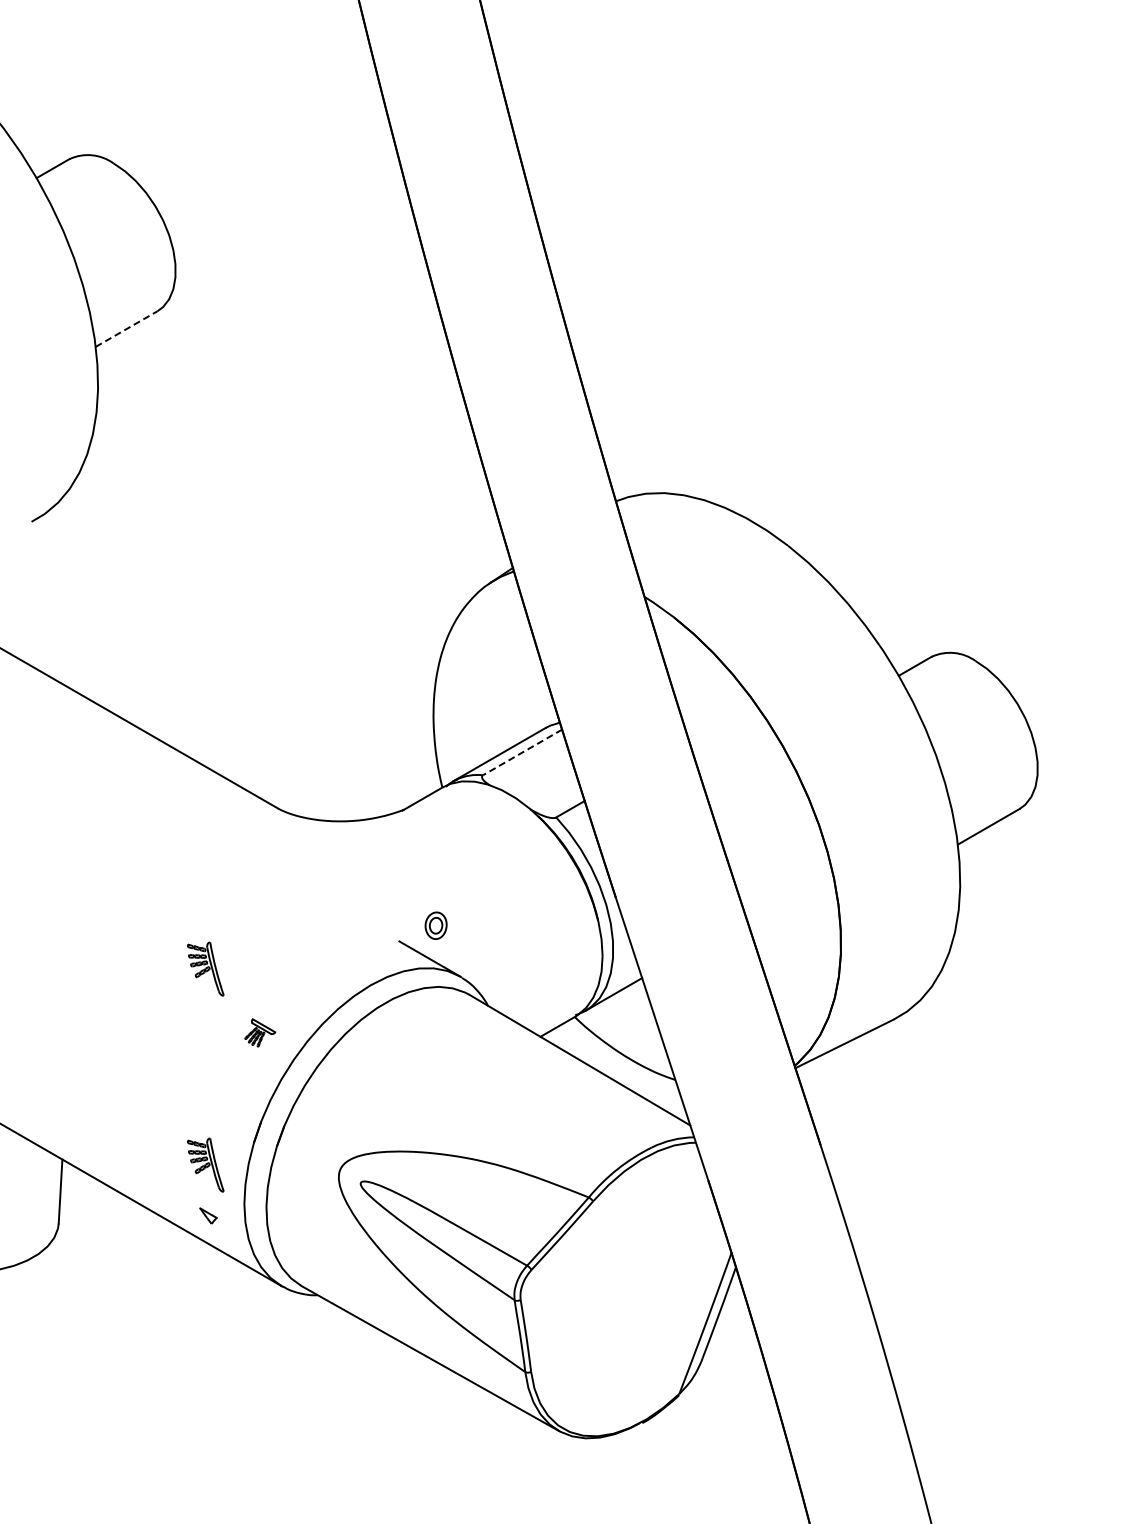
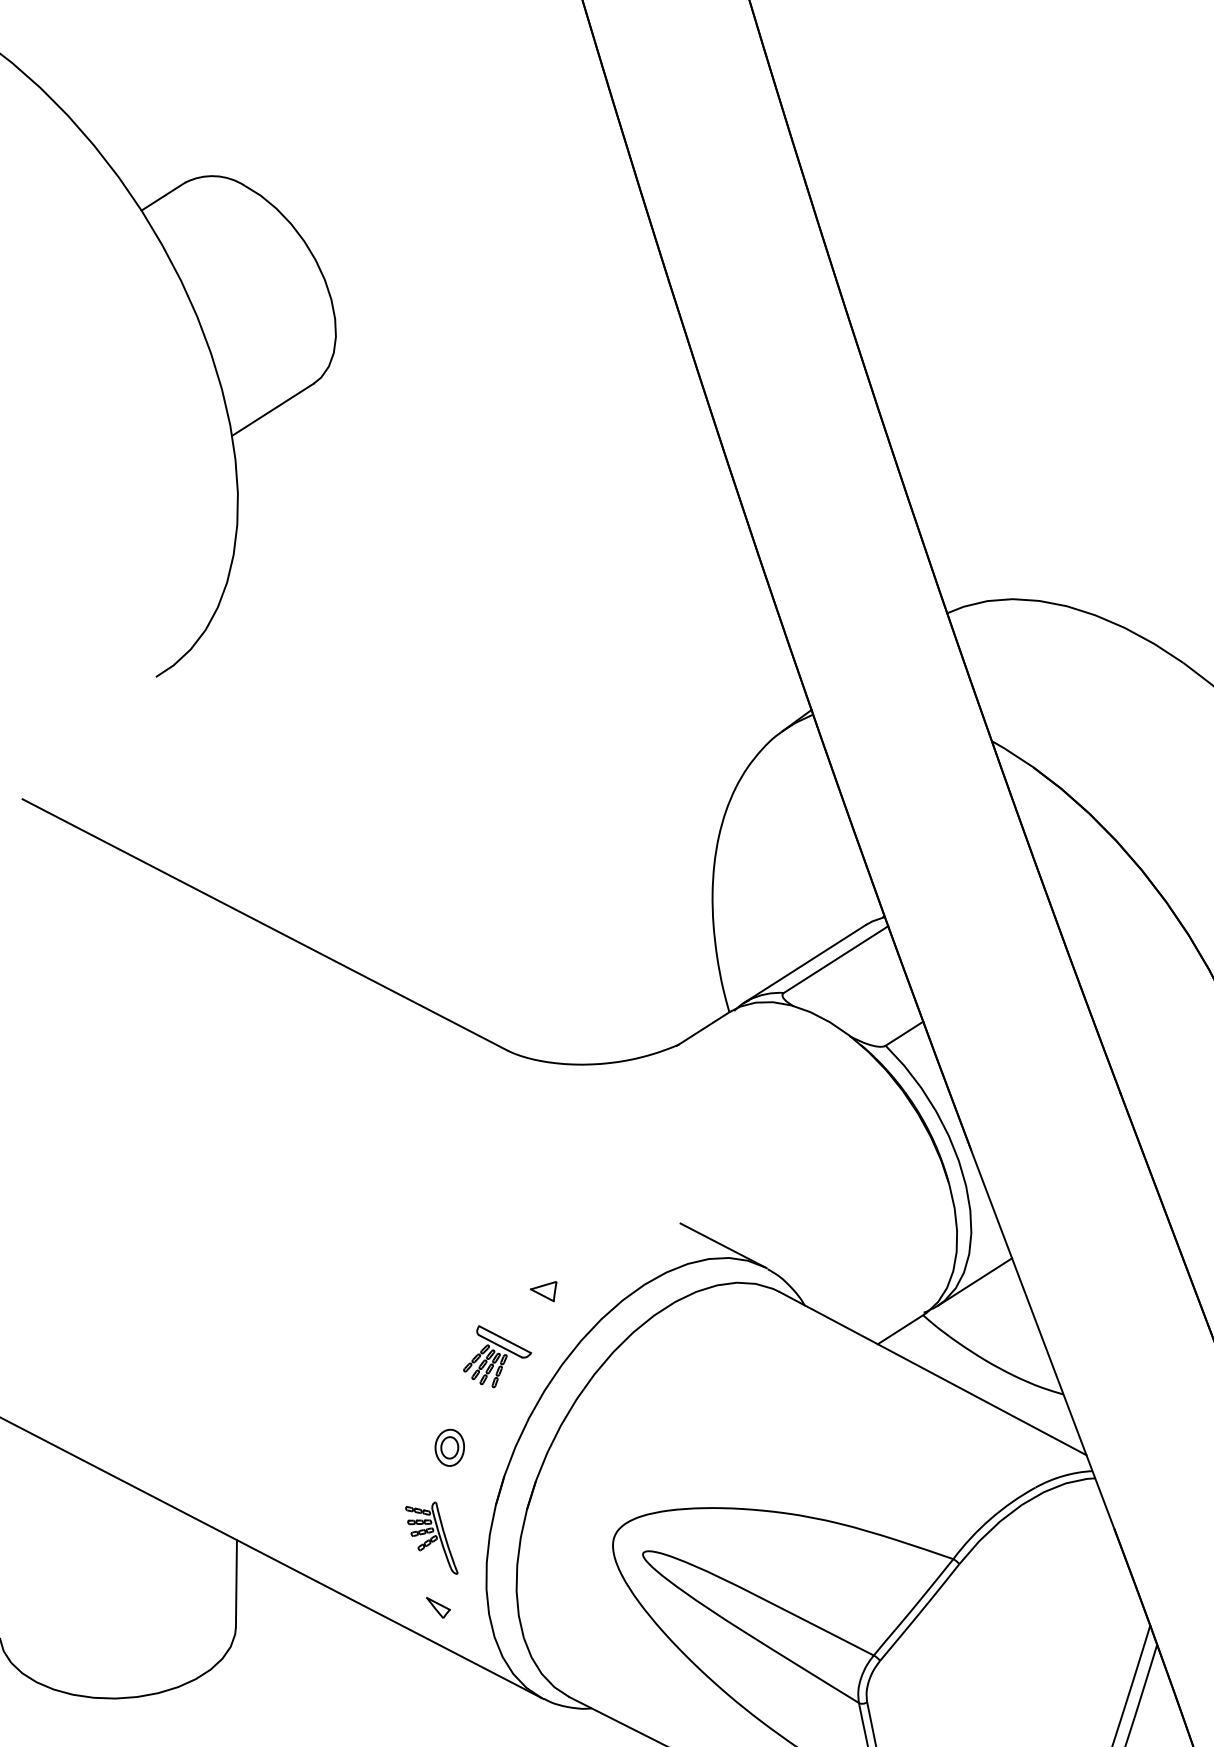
line: (126, 329) -> (272, 410), dashed -> solid
line: (522, 752) -> (835, 959), dashed -> solid
part: (435, 925) -> (448, 1447), moved
part: (205, 968) -> (419, 1272), removed
part: (296, 987) -> (543, 1292), added
part: (260, 1032) -> (497, 1355), size x1.67

